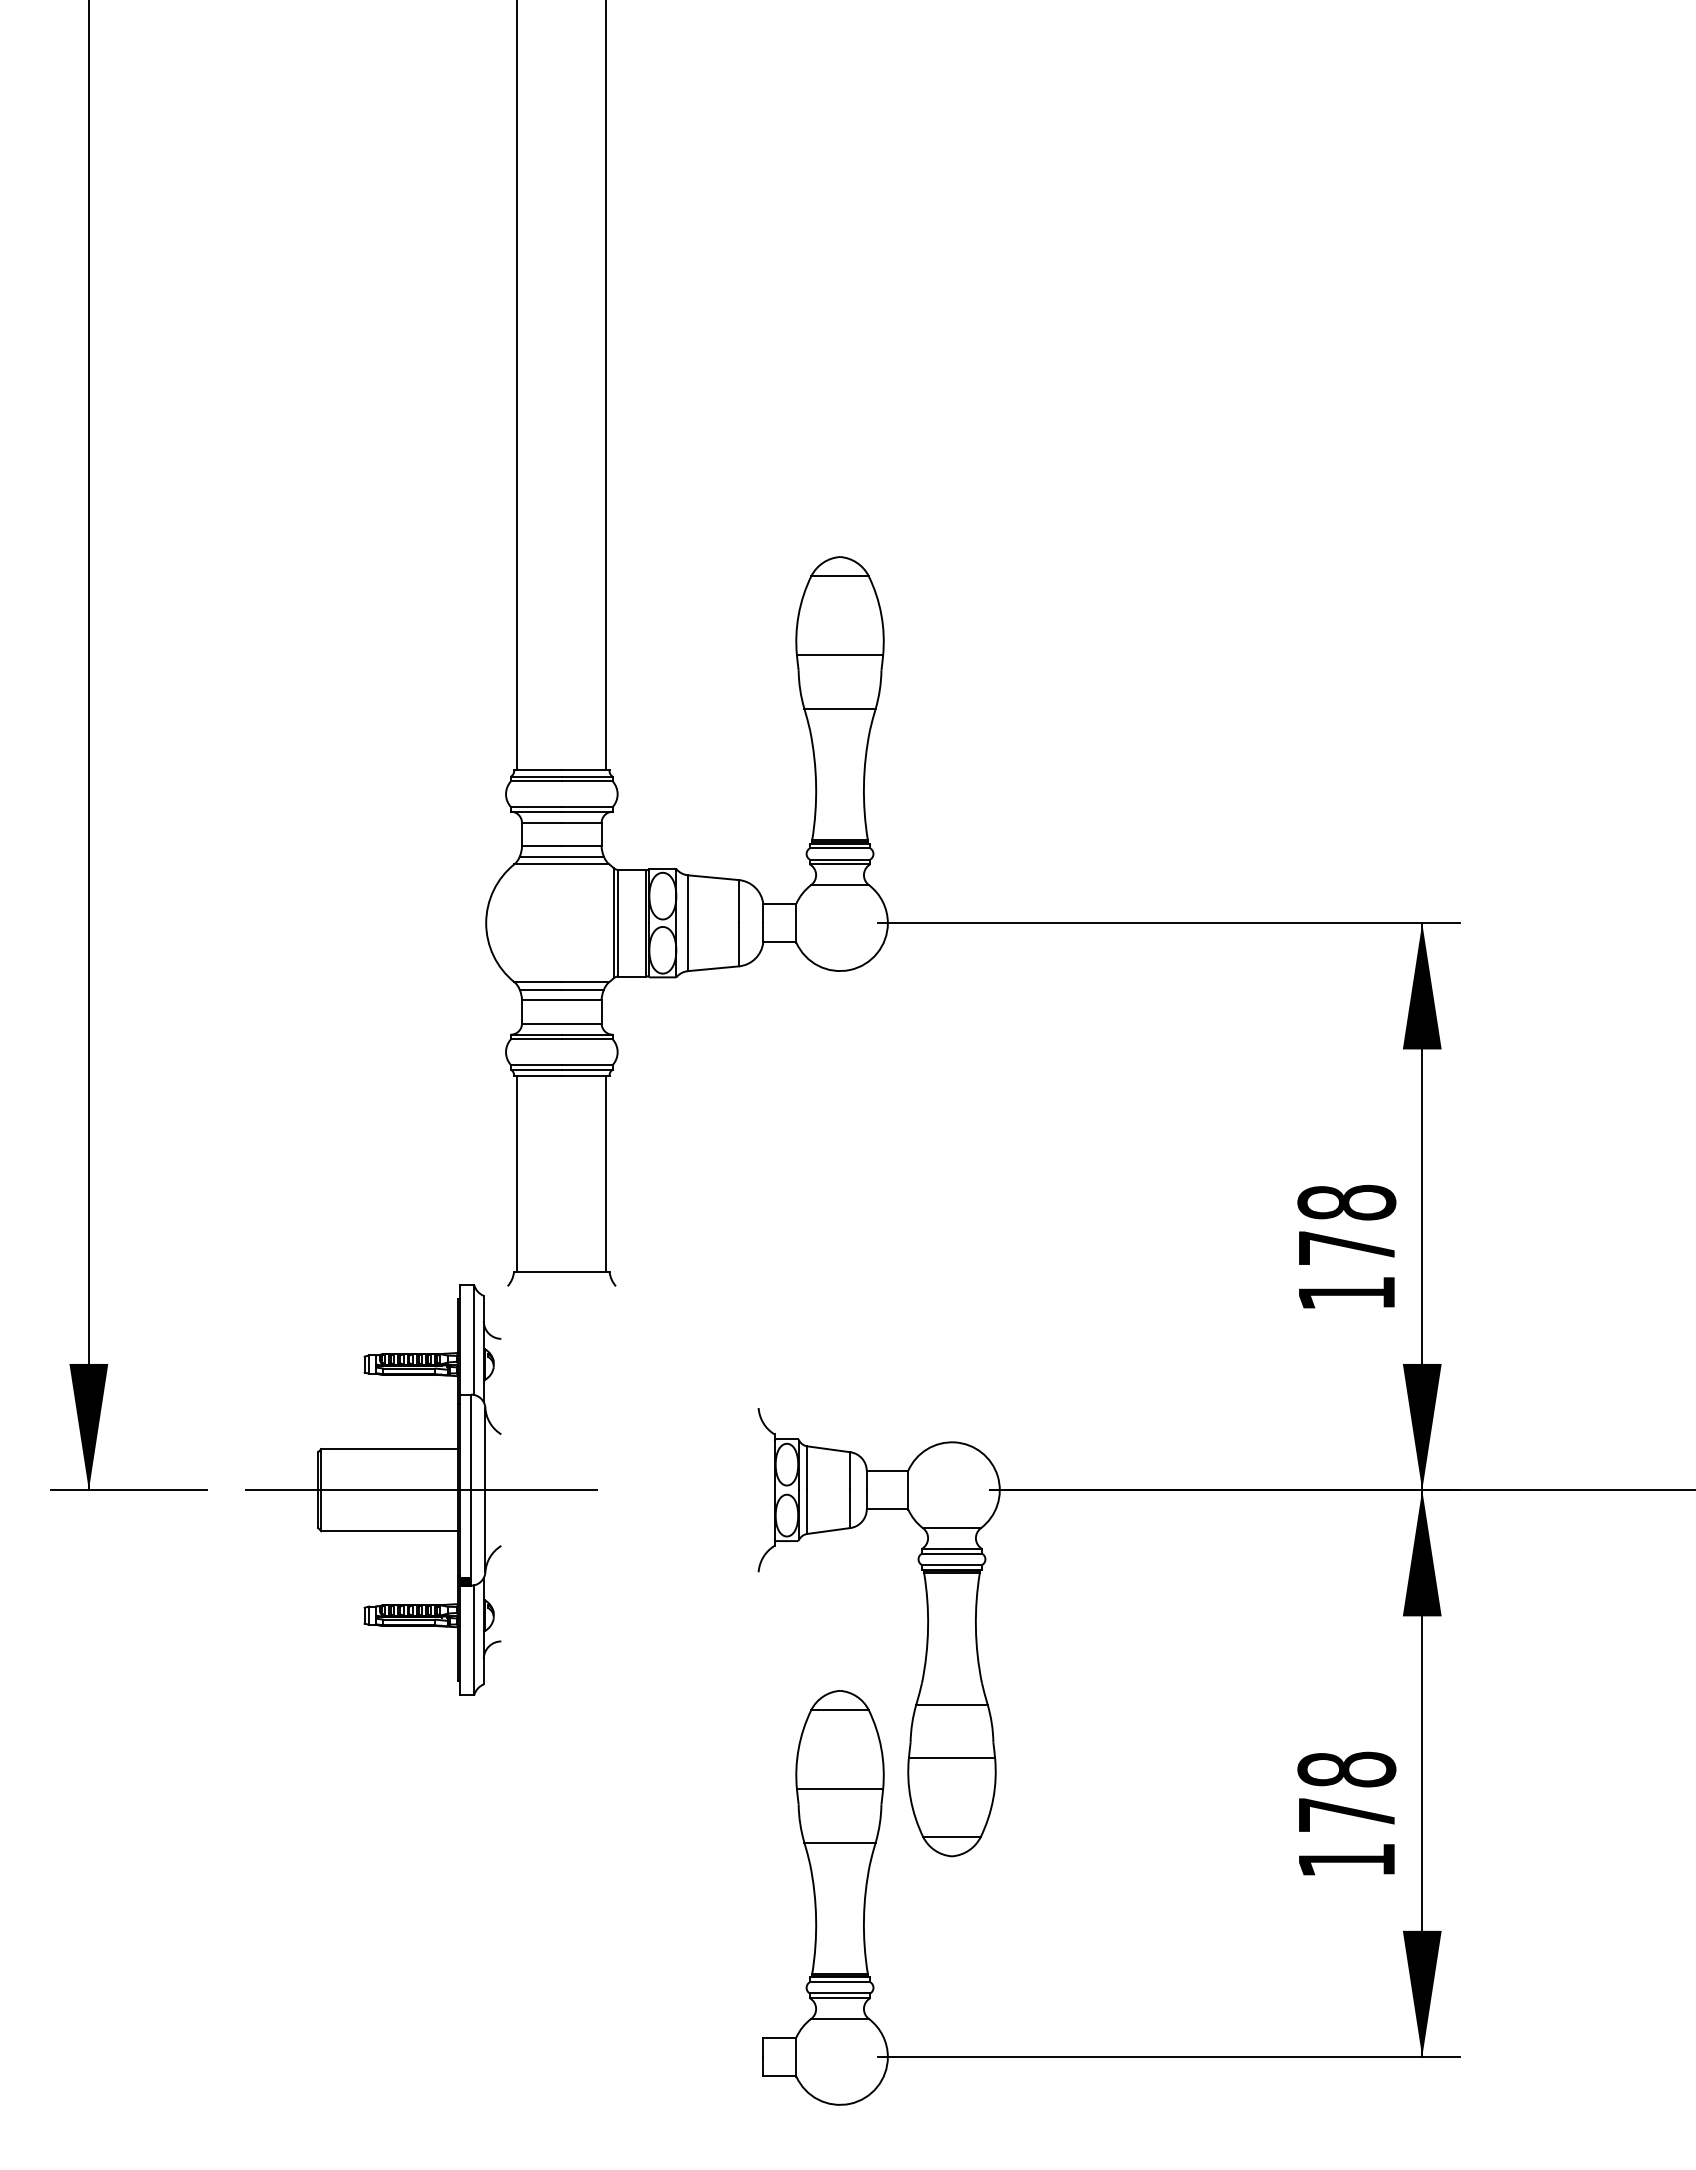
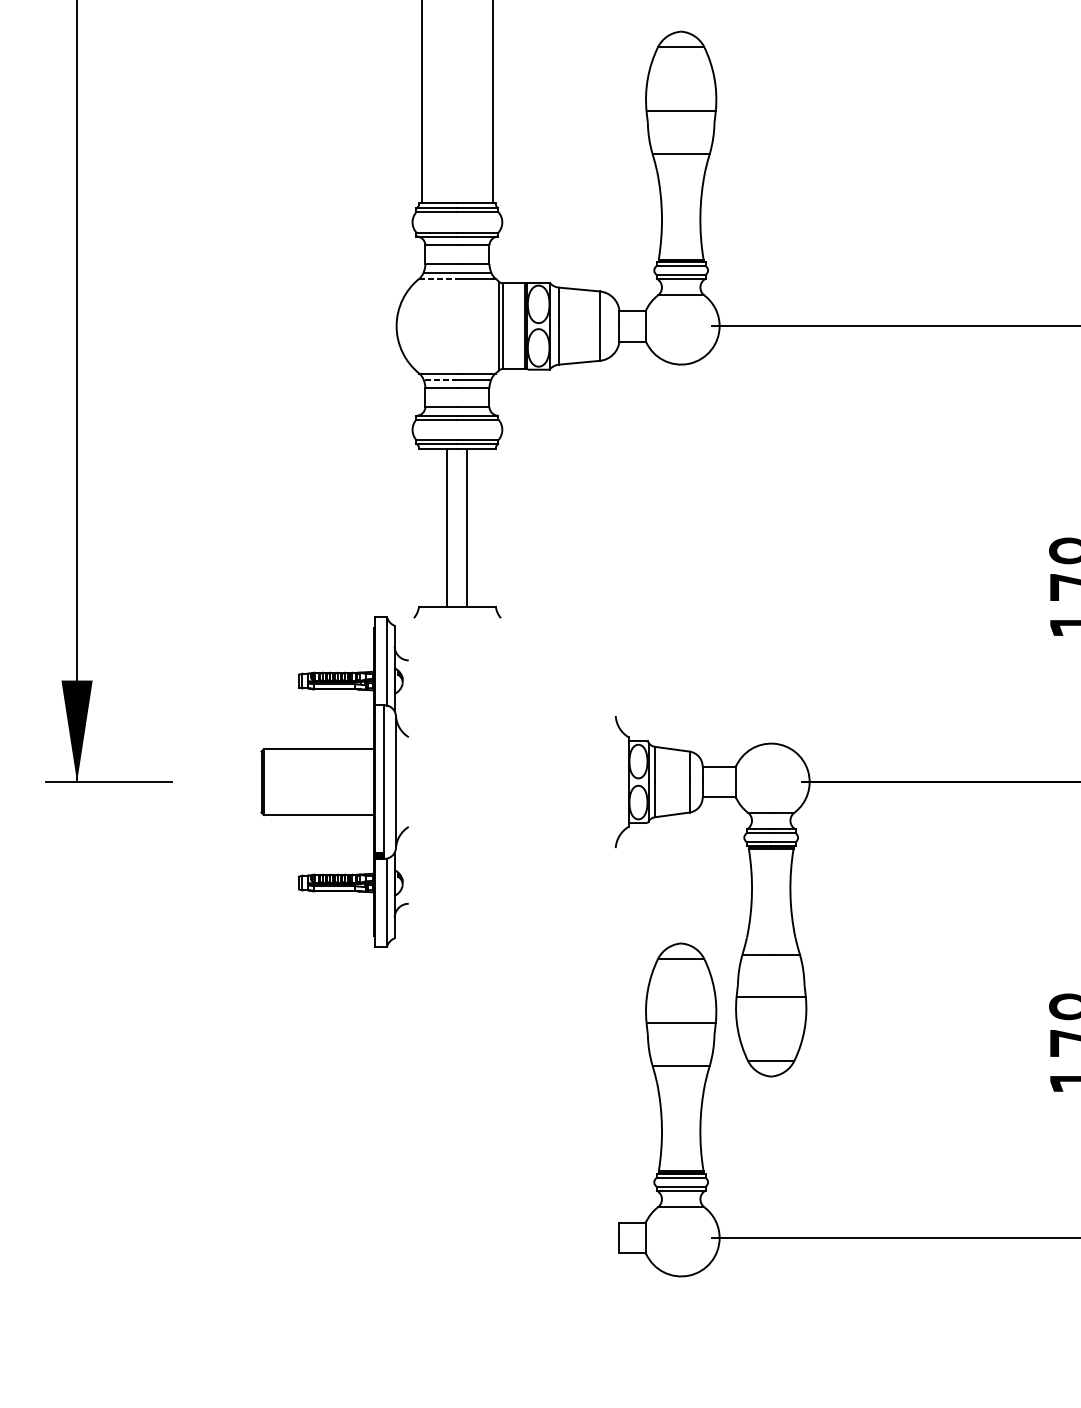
line: (538, 864) -> (438, 278), solid -> dashed
line: (540, 989) -> (440, 379), solid -> dashed
line: (517, 1173) -> (466, 527), moved
line: (606, 1173) -> (447, 527), moved
line: (421, 1490) -> (344, 782), removed

